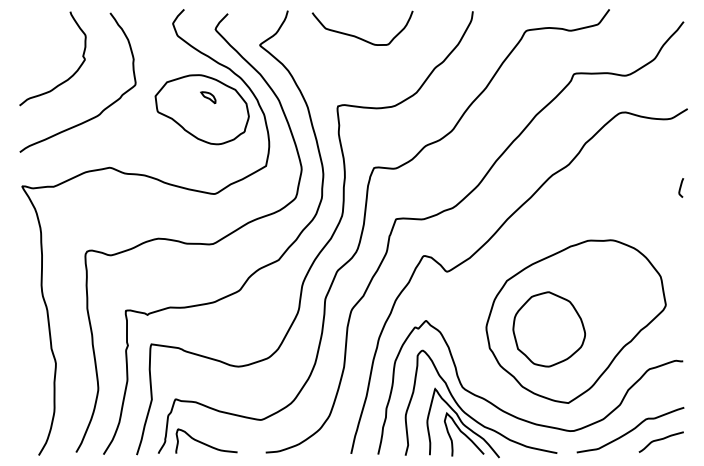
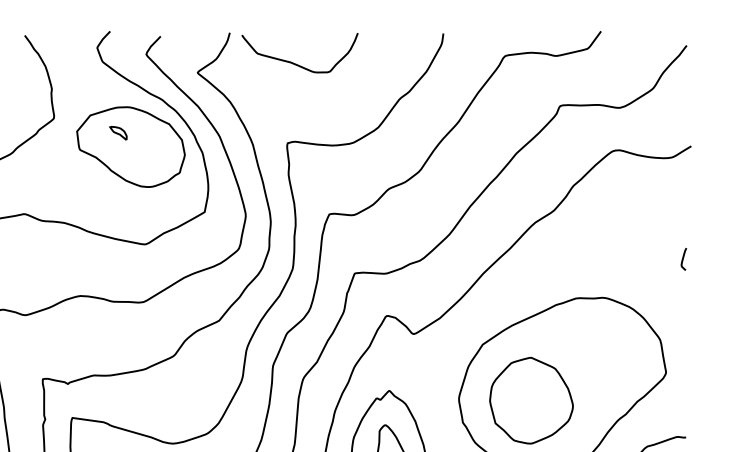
curve: (360, 37) -> (297, 63), moved
part: (208, 97) -> (118, 133), moved
curve: (681, 187) -> (684, 258), moved

